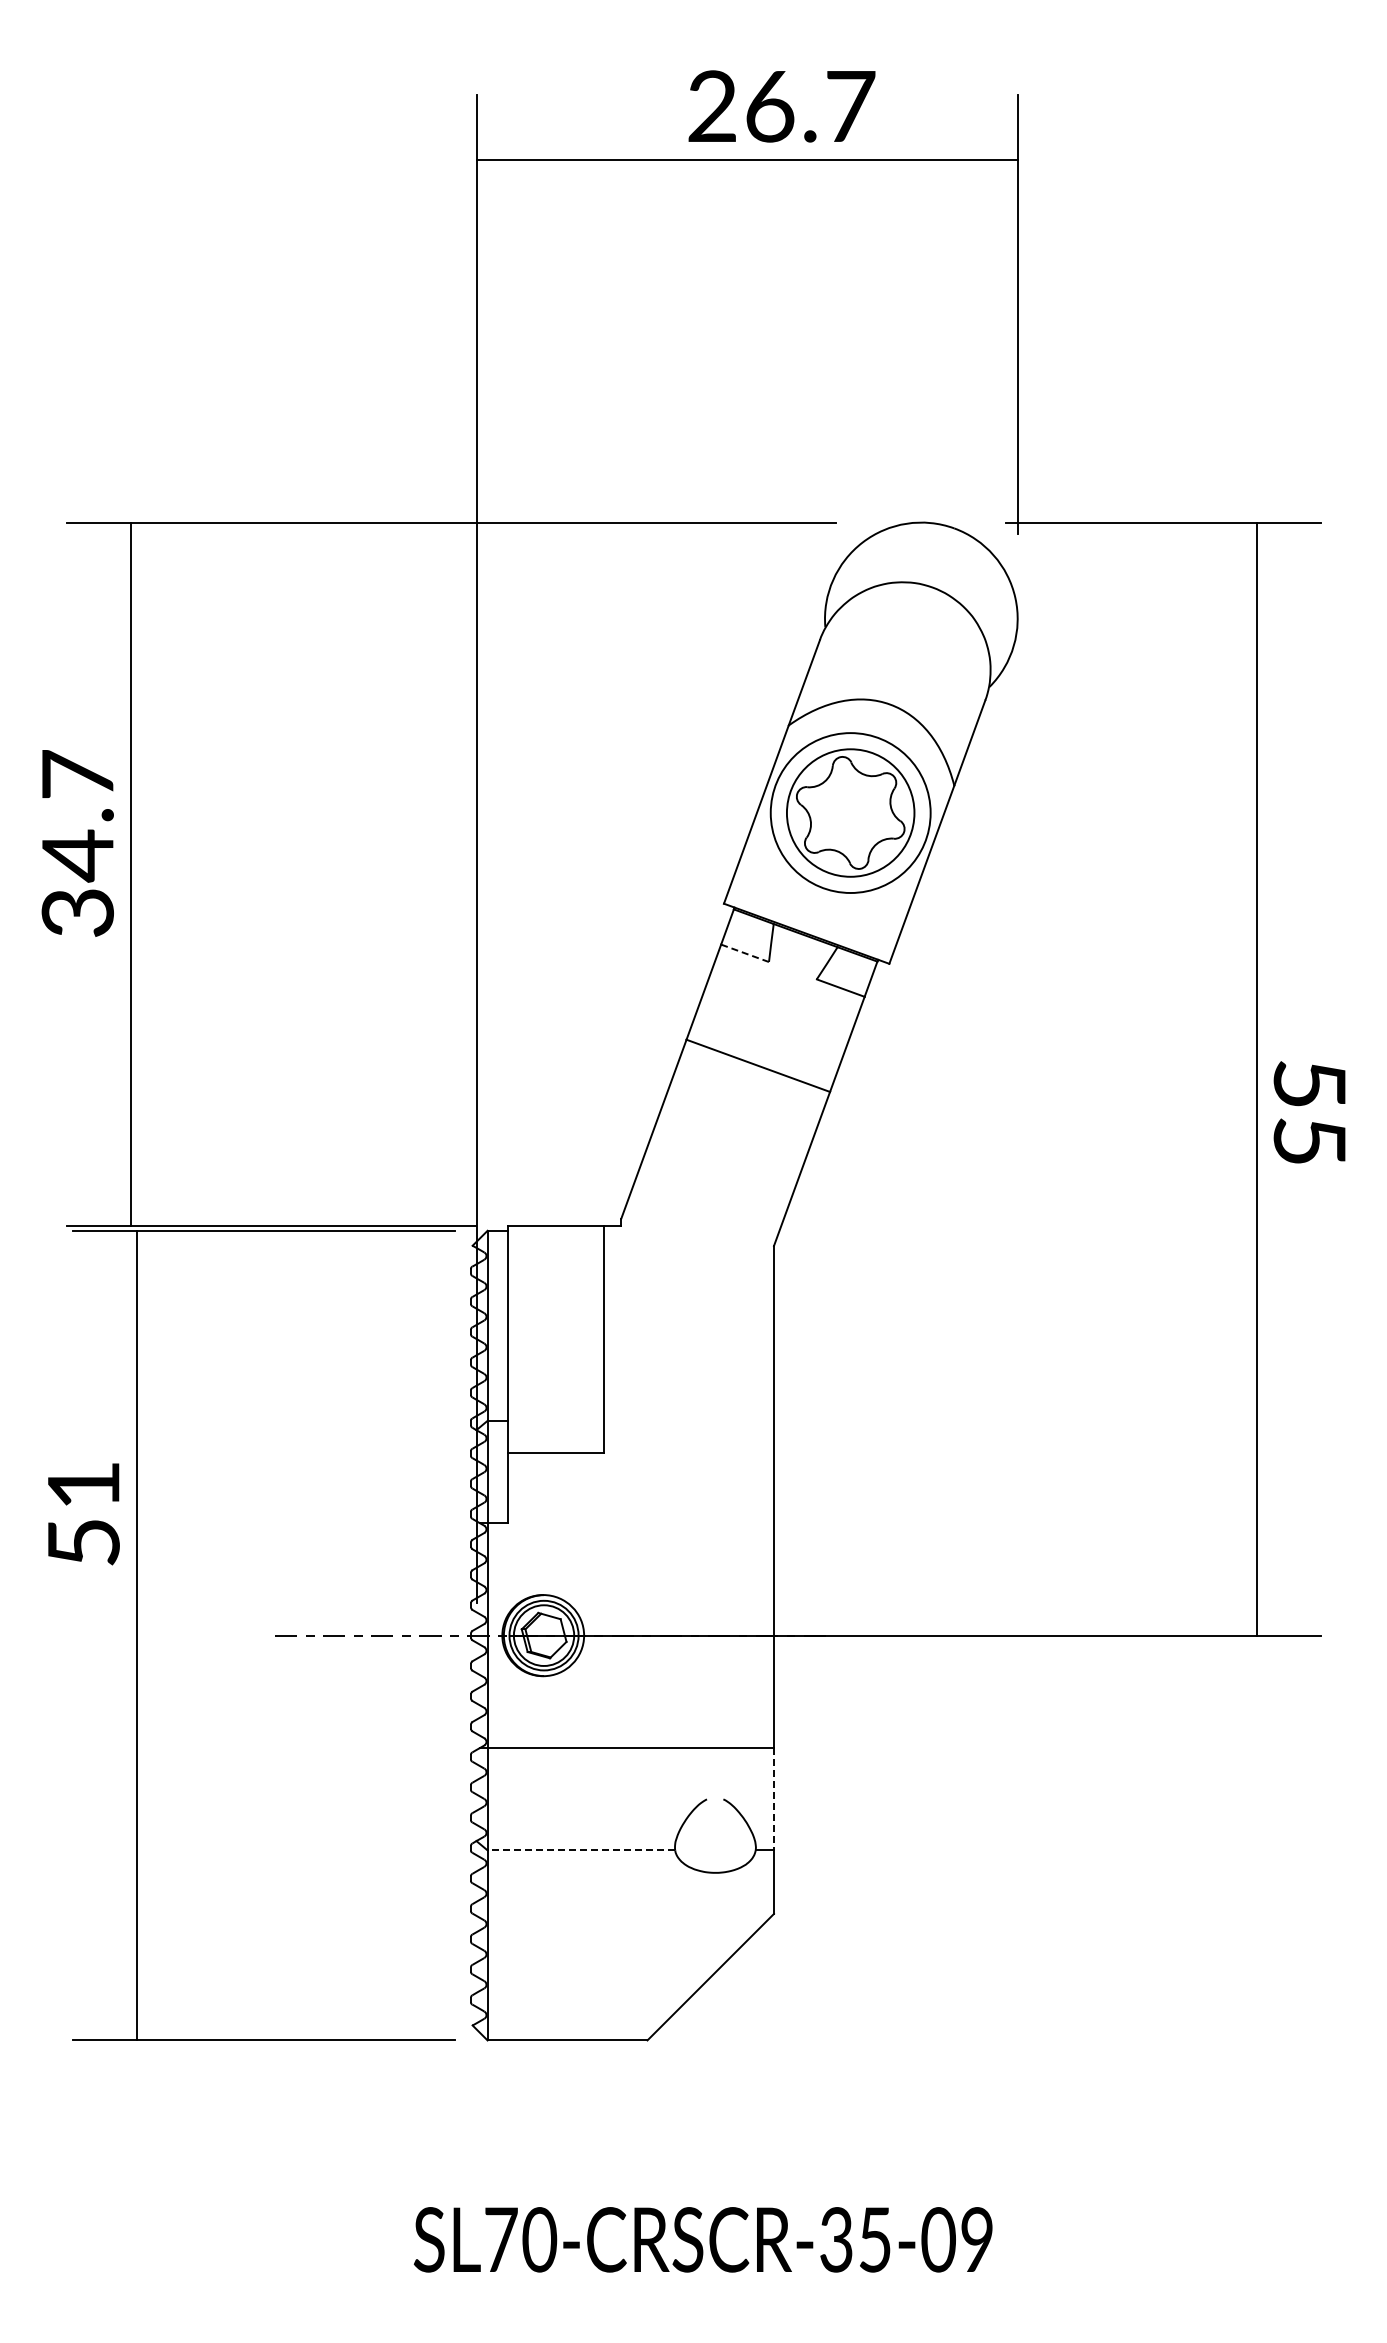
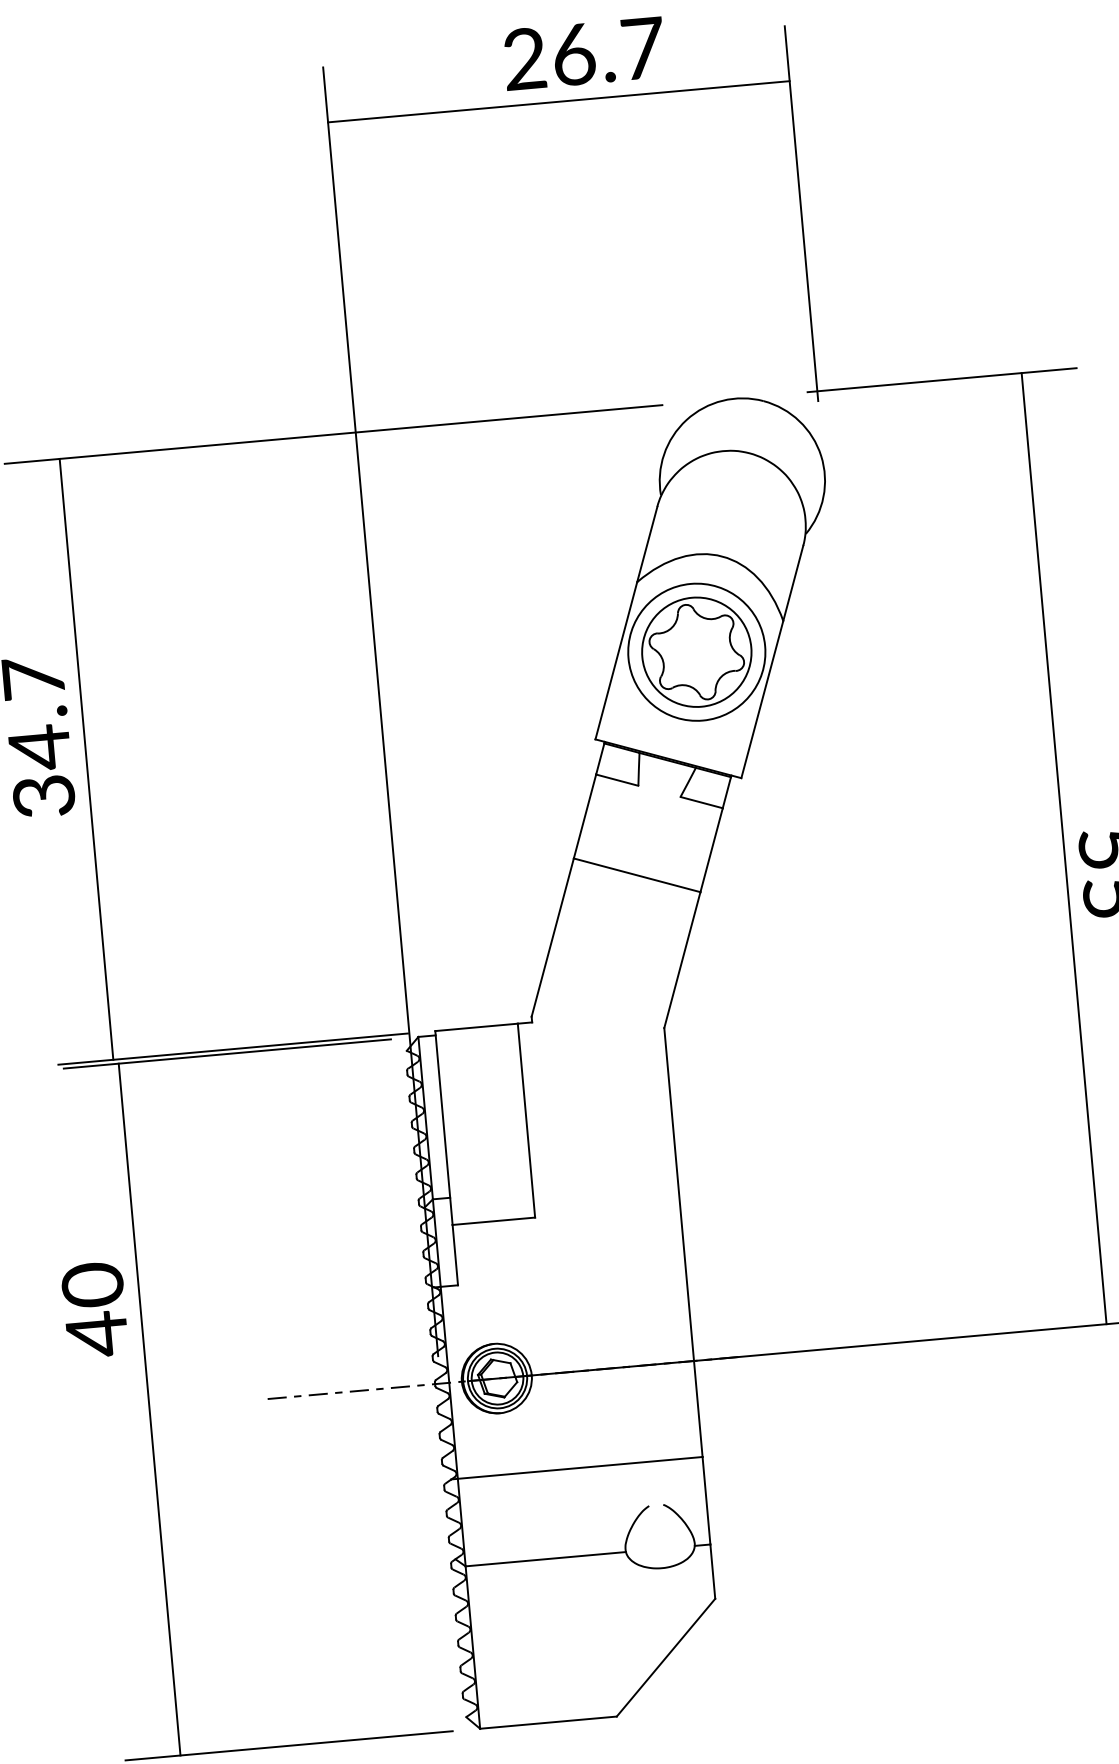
line: (745, 953) -> (617, 780), dashed -> solid
text: (83, 1514) -> (94, 1310), 51 -> 40
line: (773, 1799) -> (706, 1501), dashed -> solid
line: (581, 1850) -> (545, 1559), dashed -> solid

